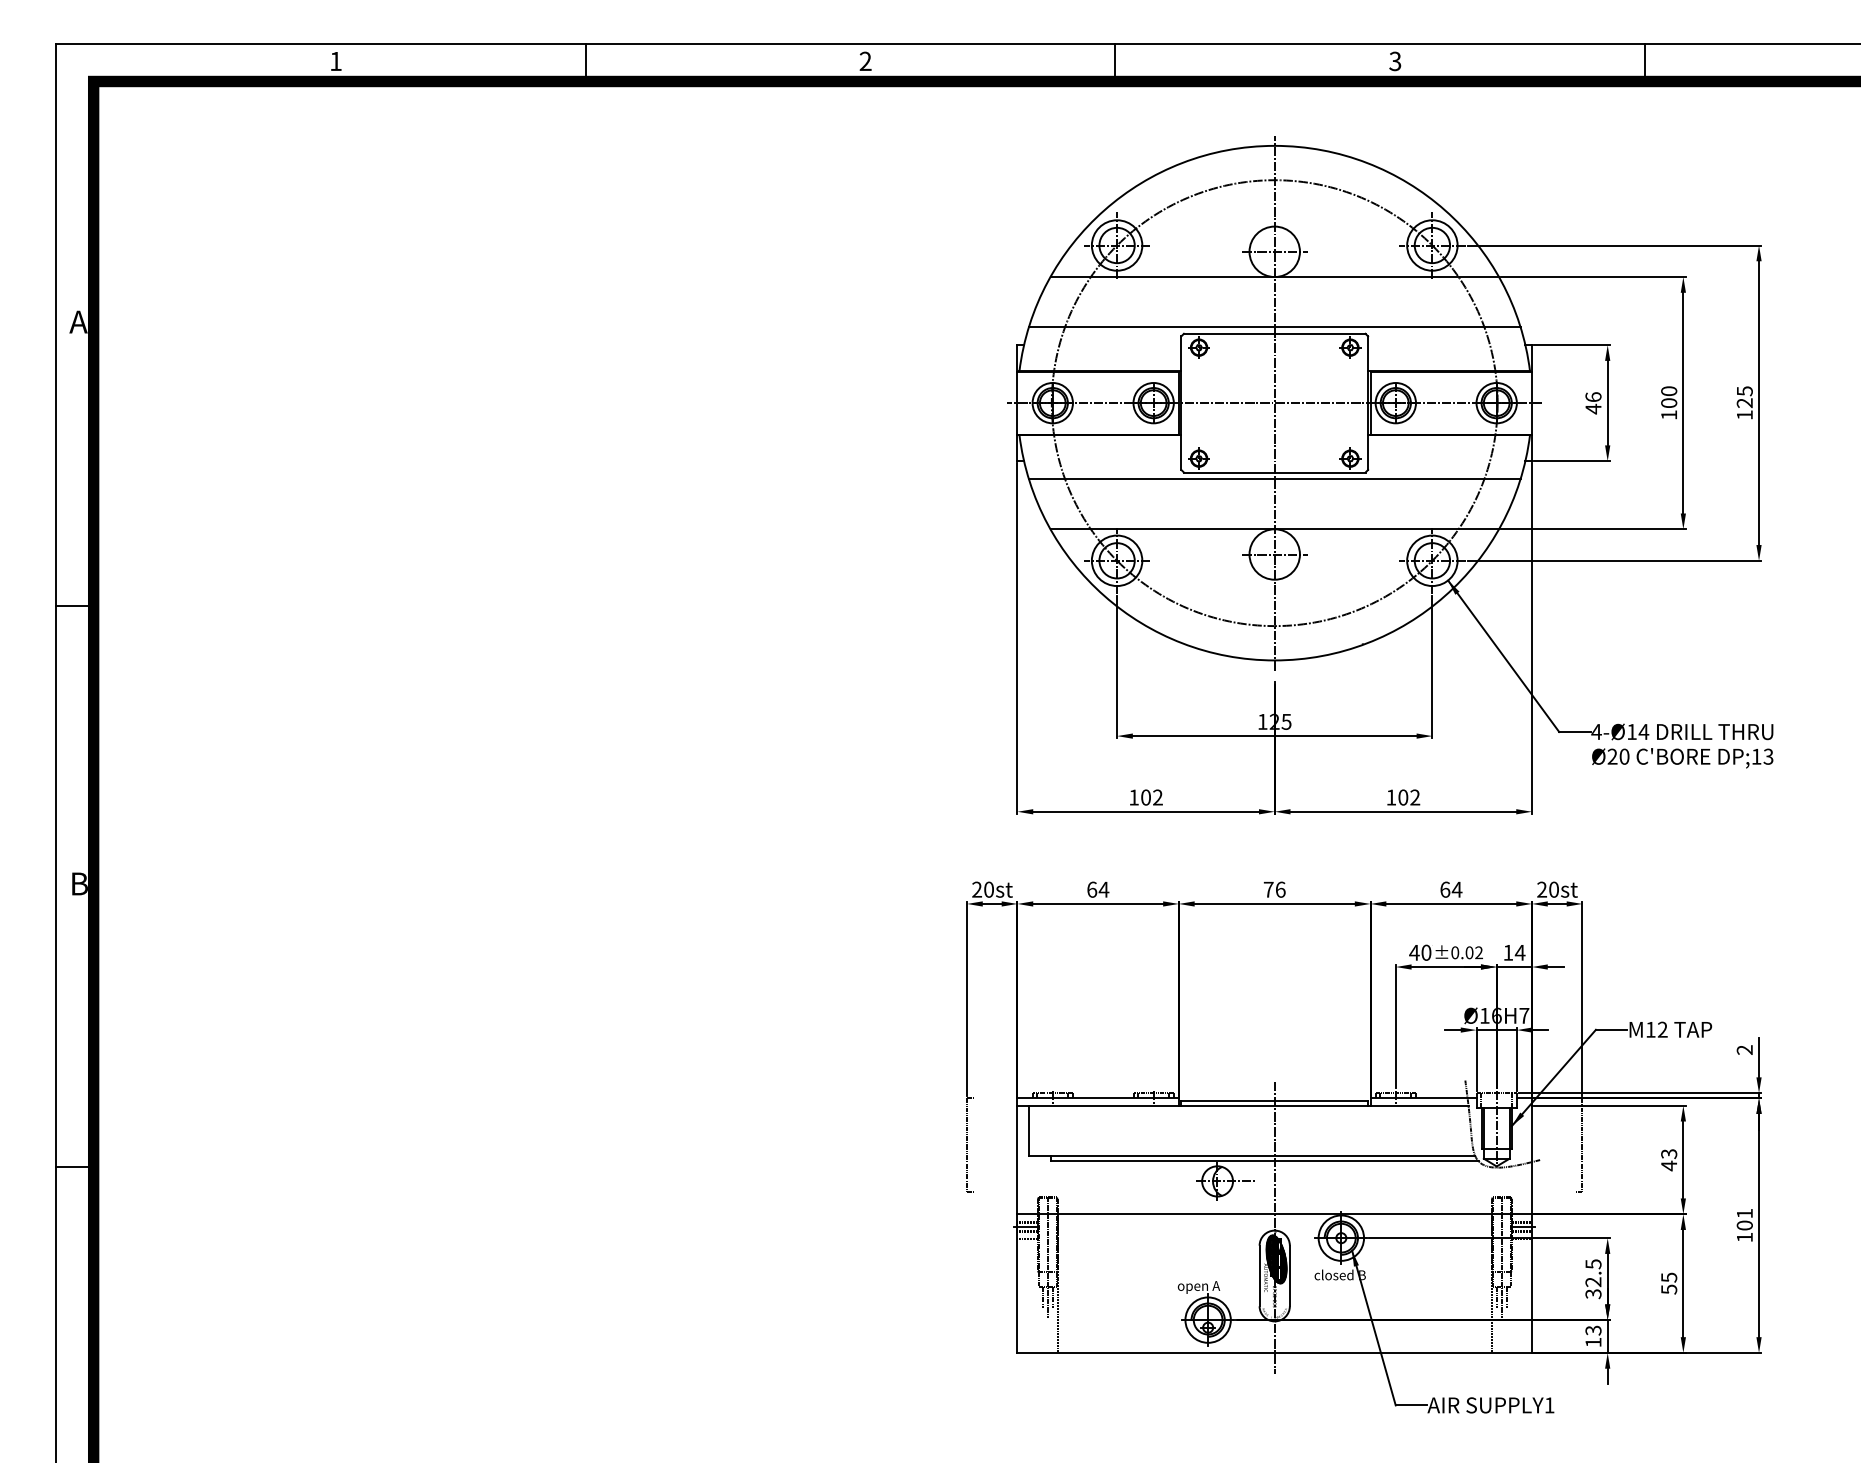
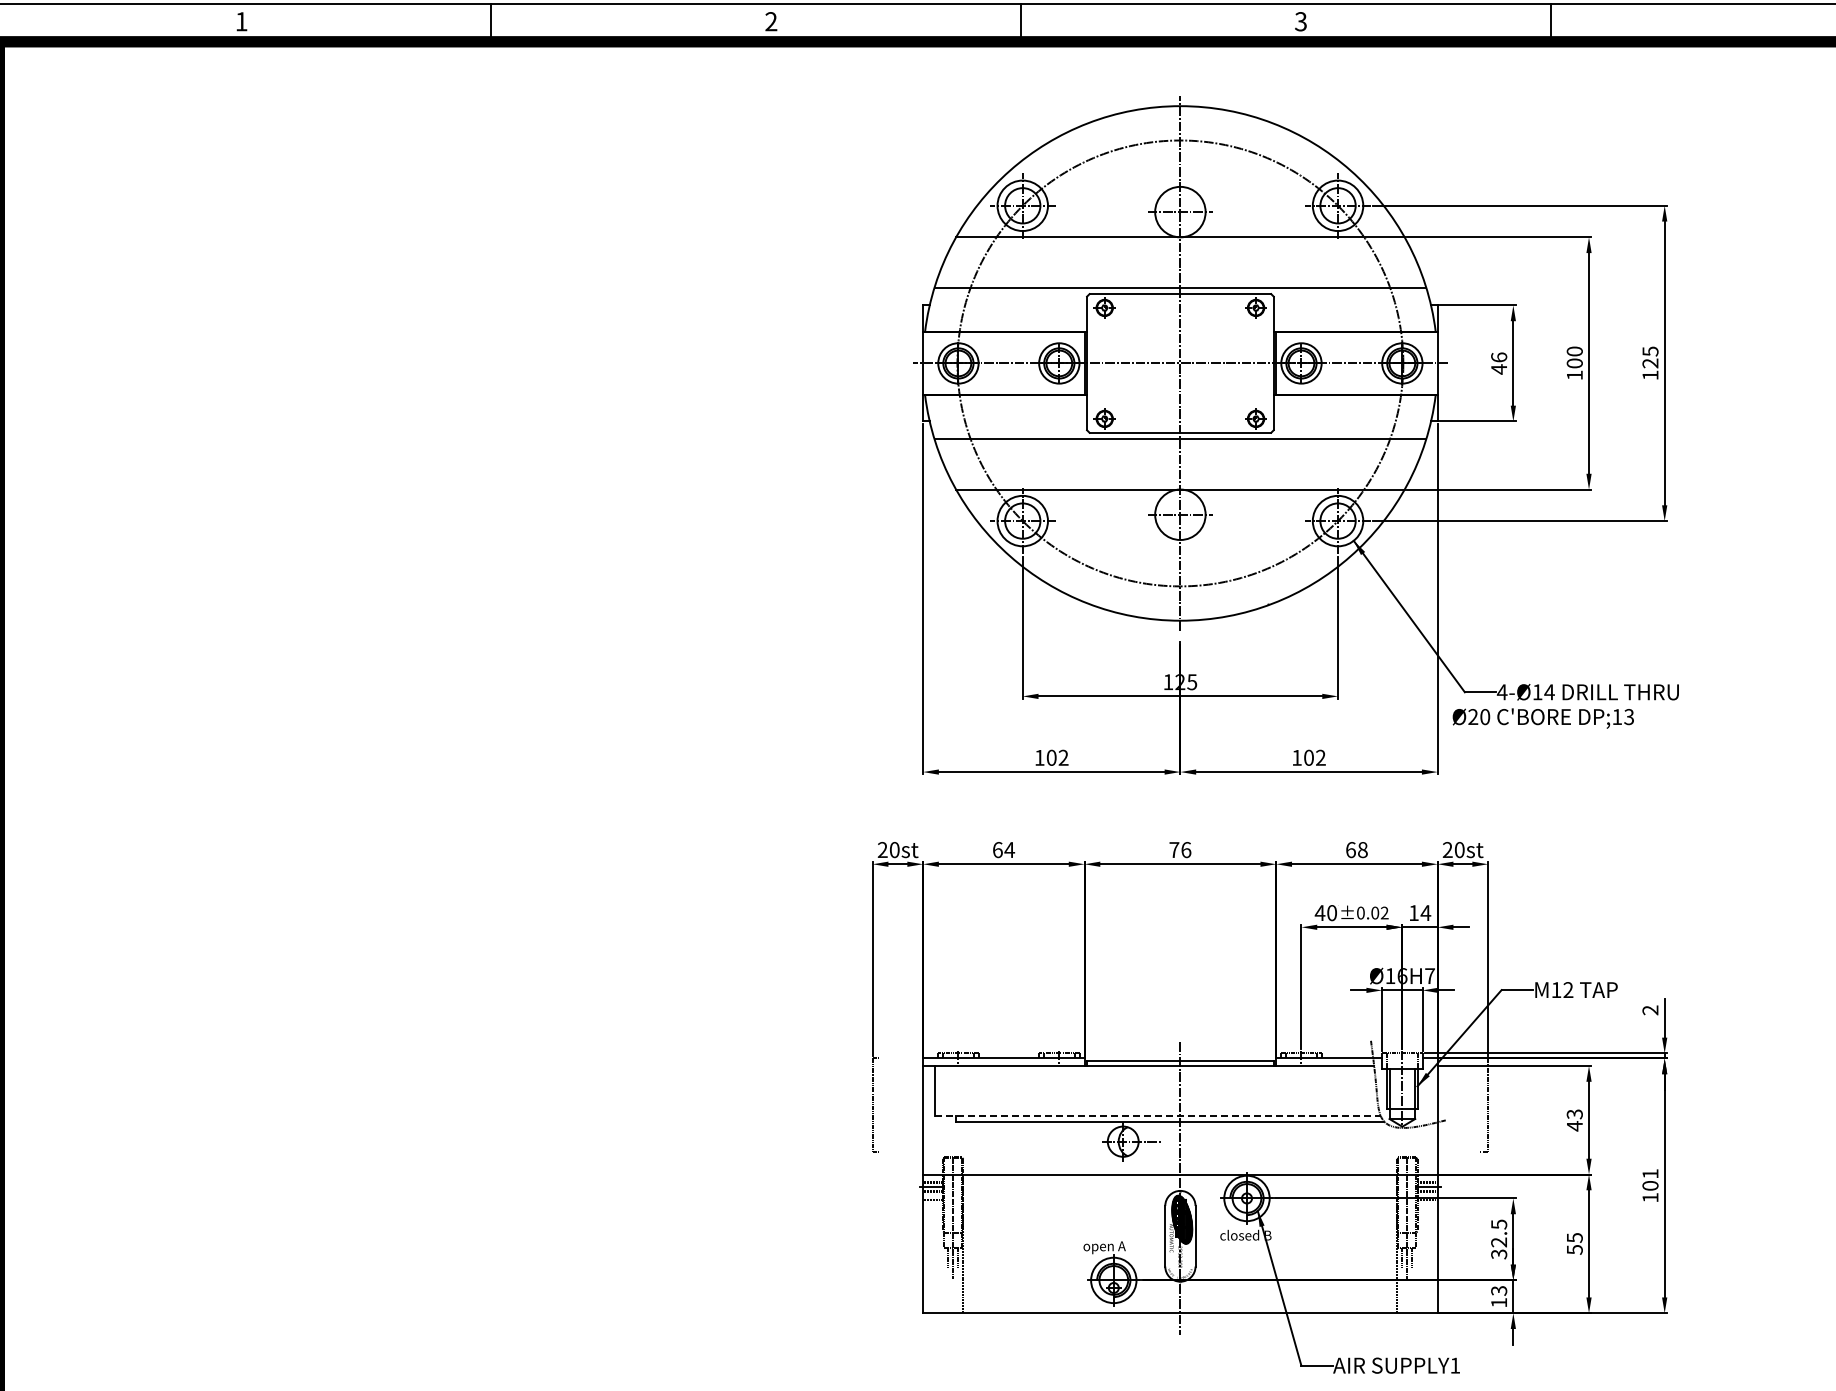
text: (1682, 758) -> (1543, 718), moved
text: (1456, 889) -> (1362, 849), 64 -> 68
line: (1252, 1156) -> (1158, 1116), solid -> dashed

